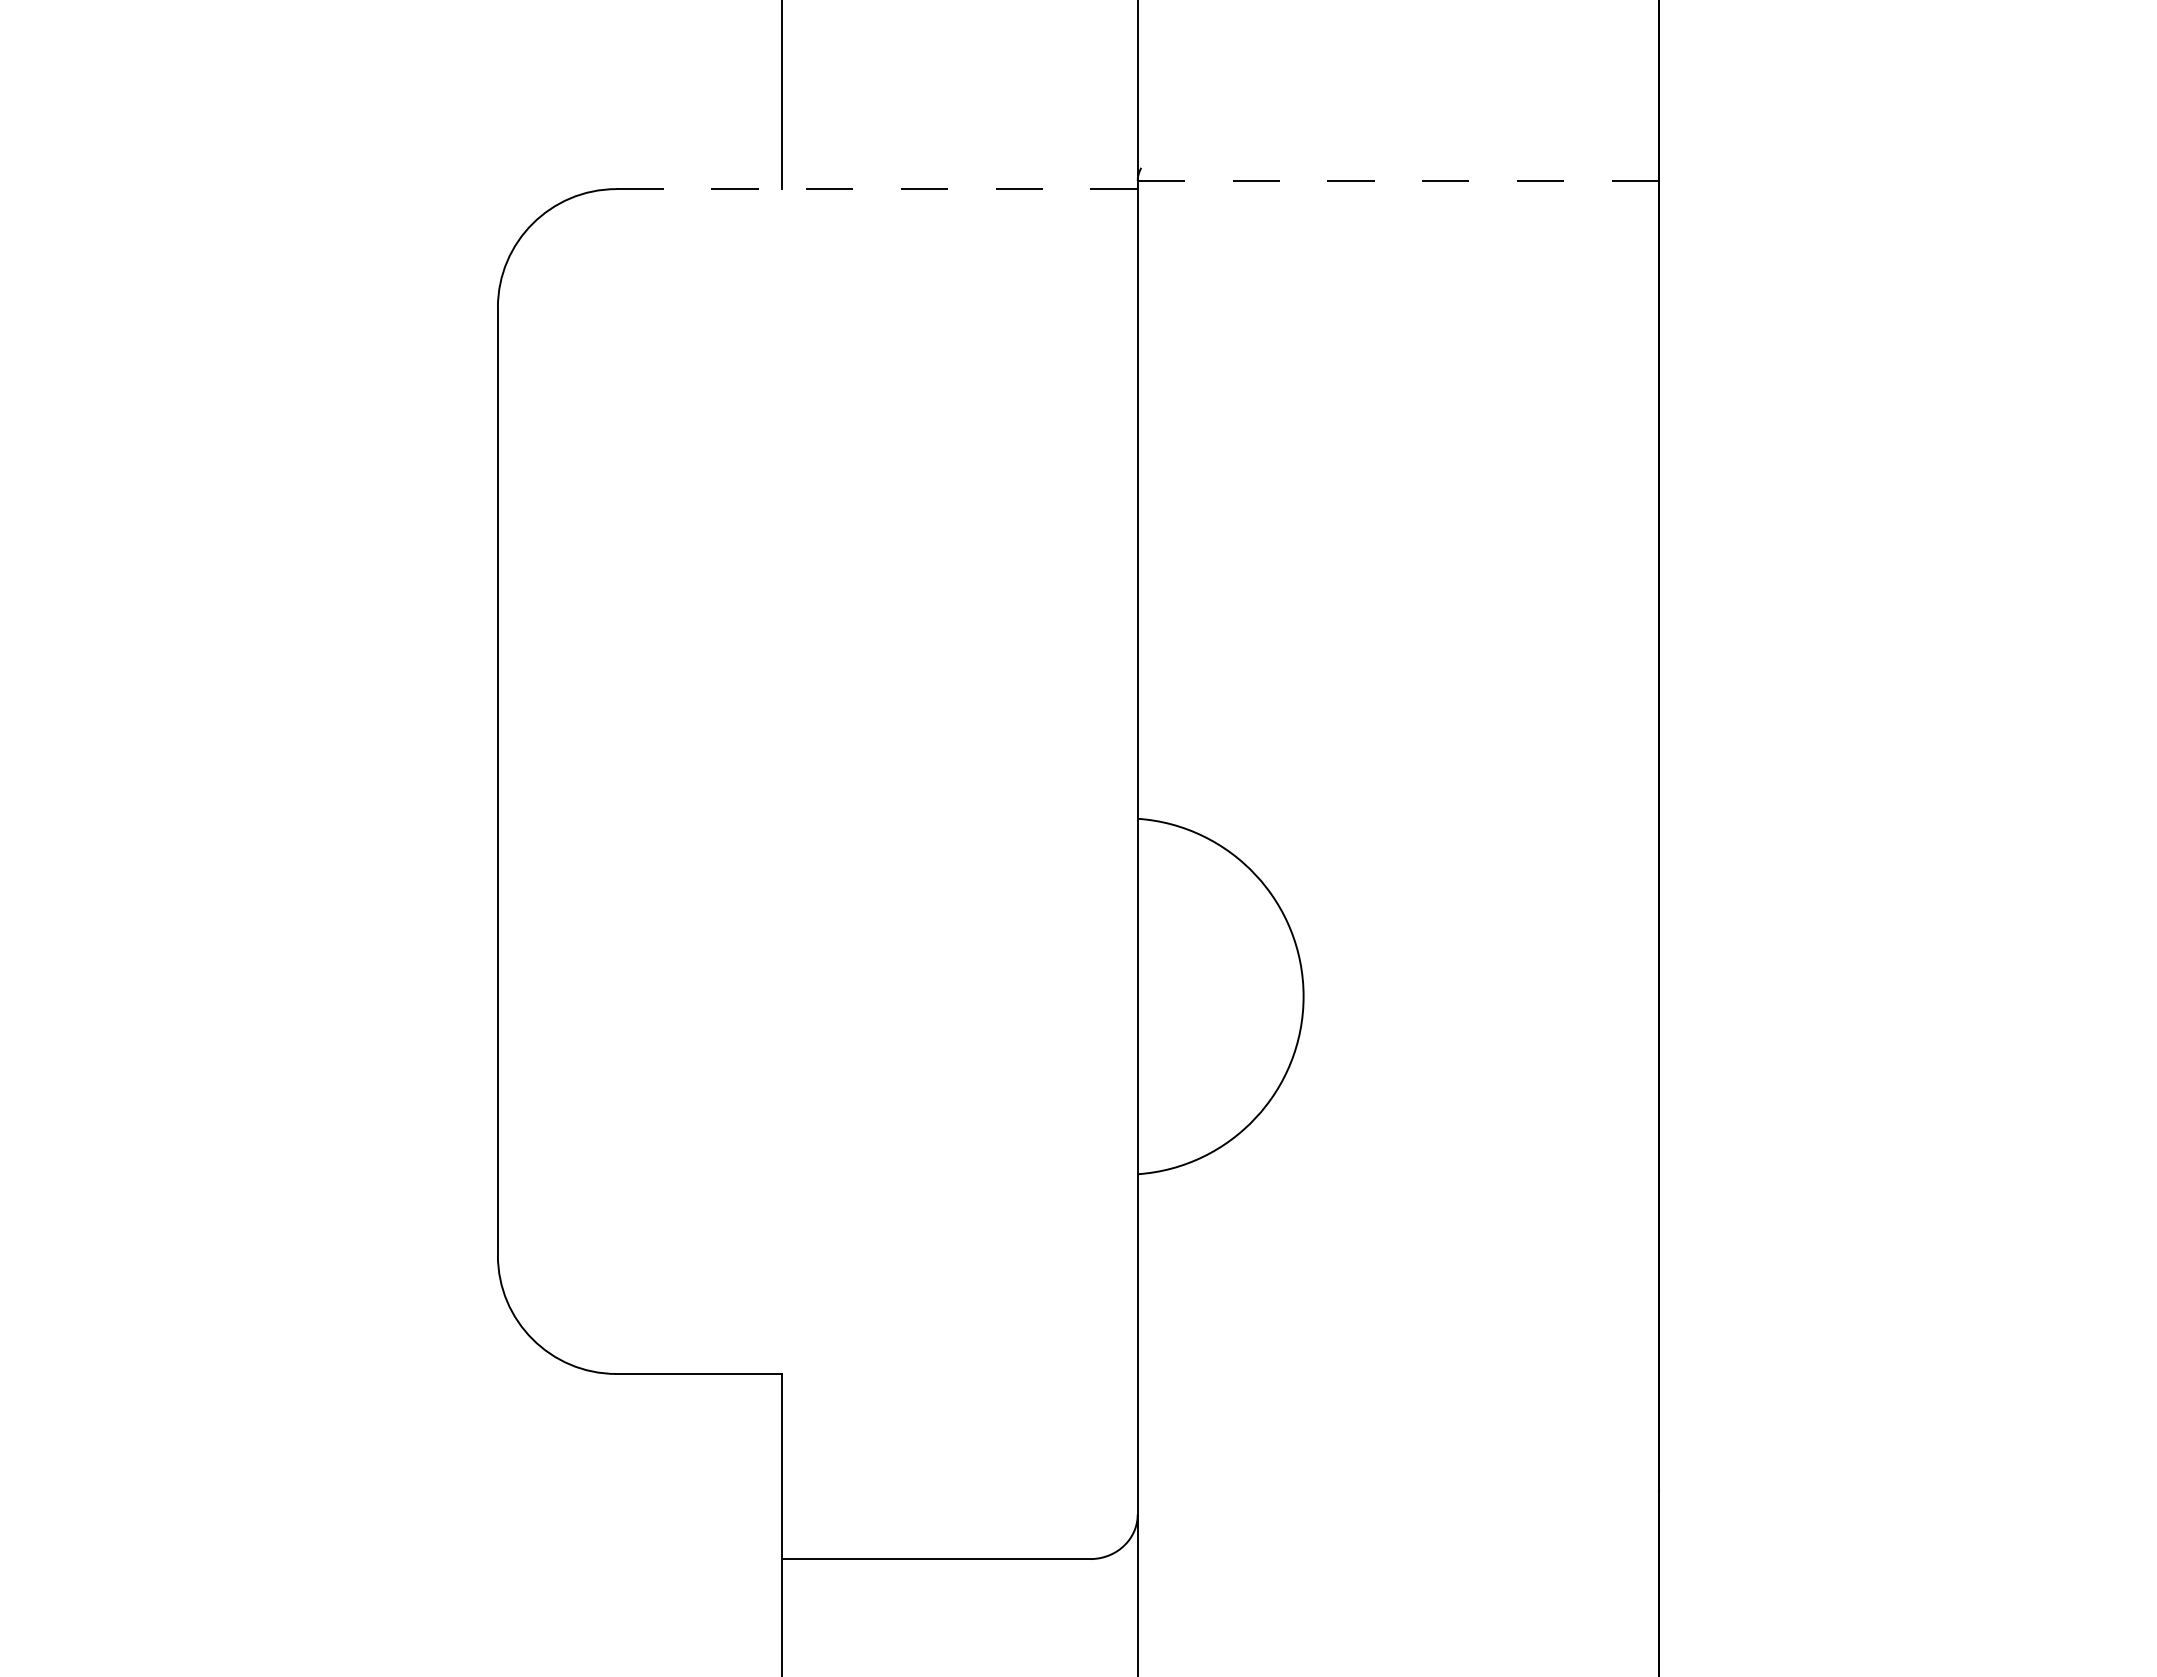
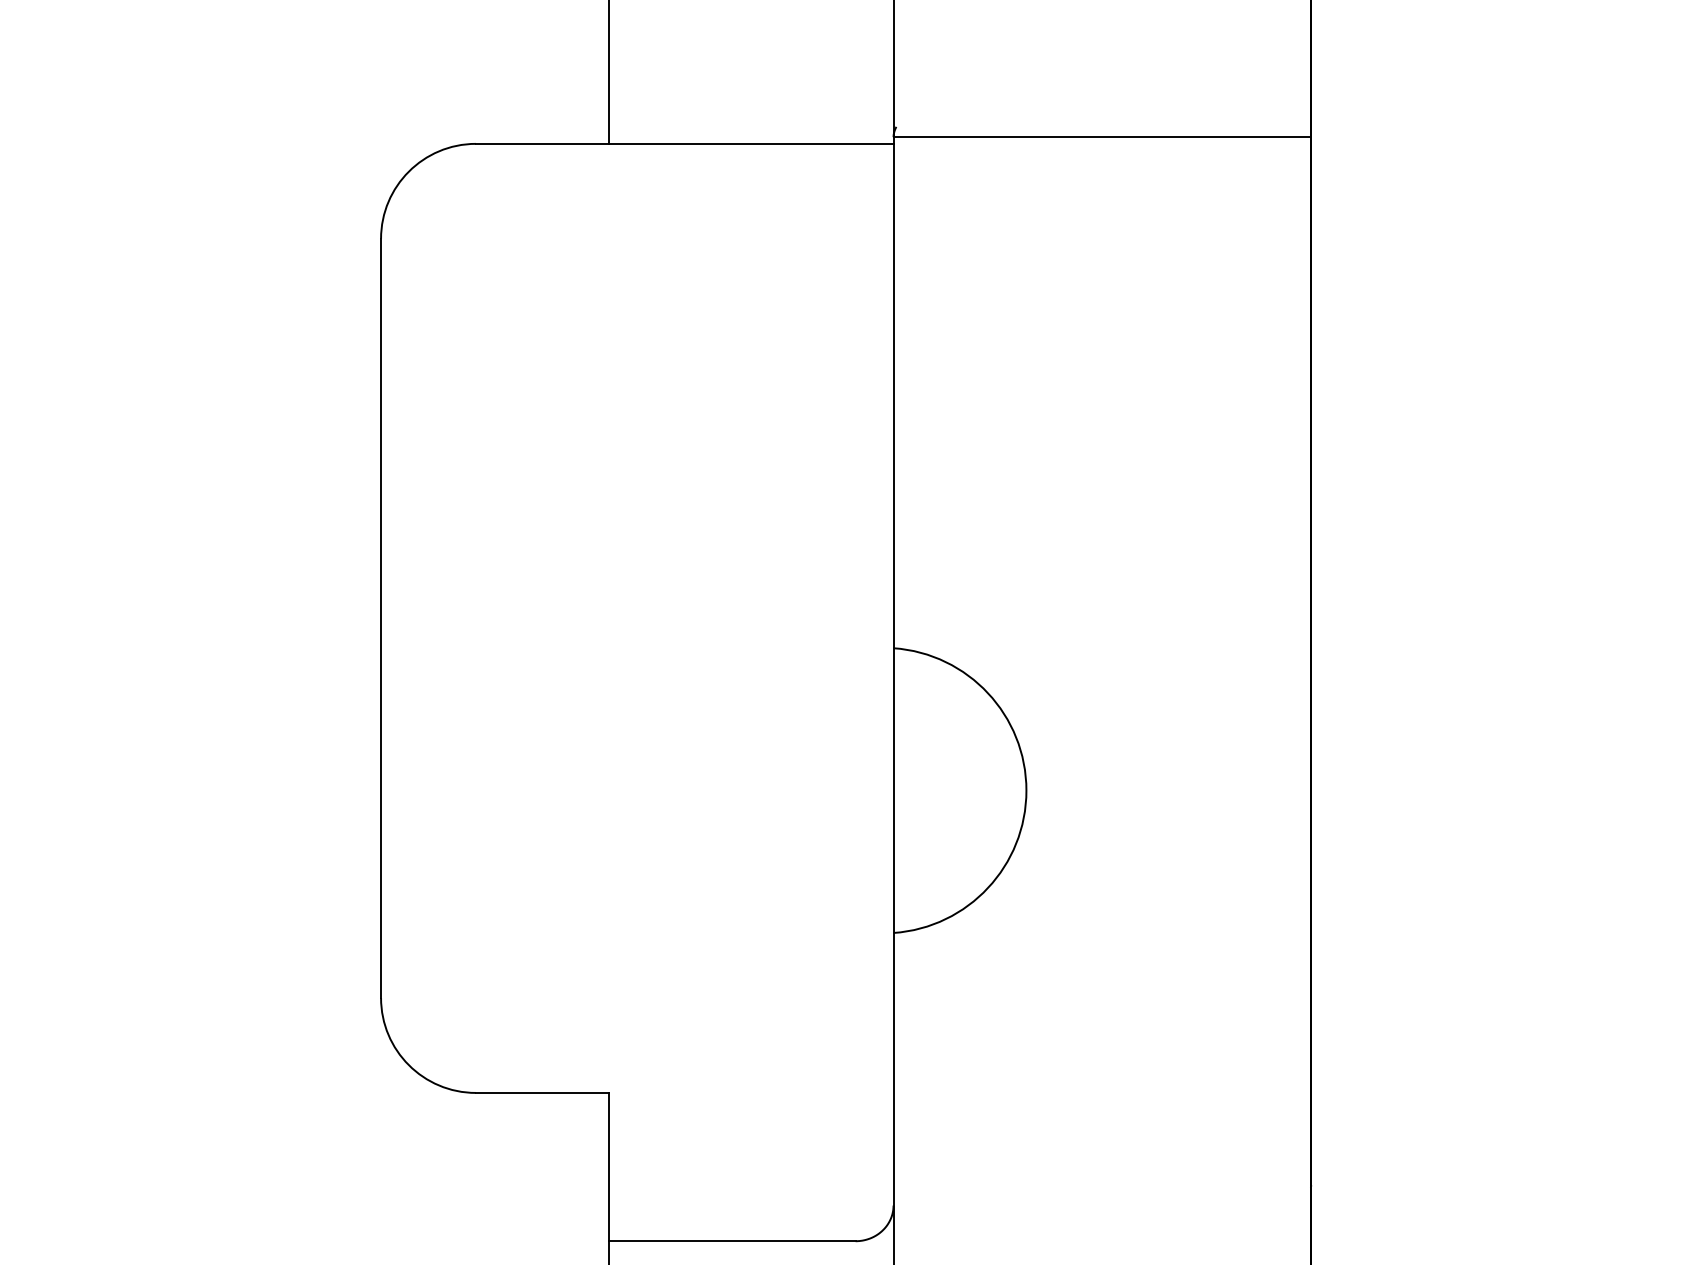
line: (1398, 180) -> (1102, 136), dashed -> solid
line: (877, 189) -> (685, 144), dashed -> solid

